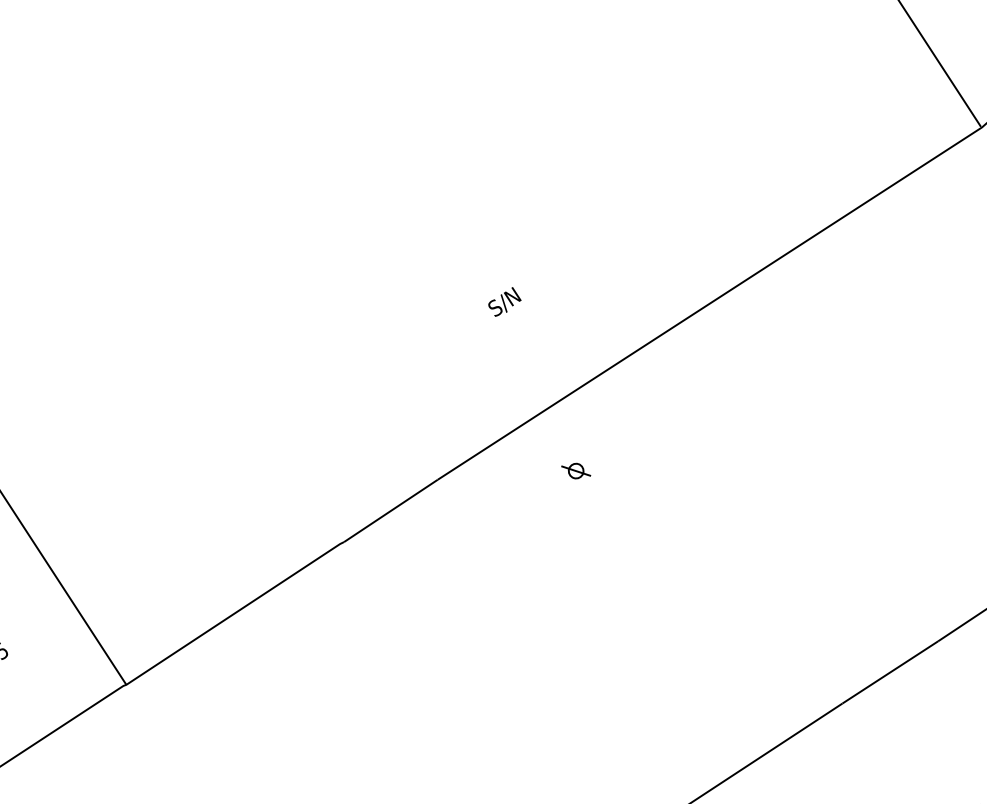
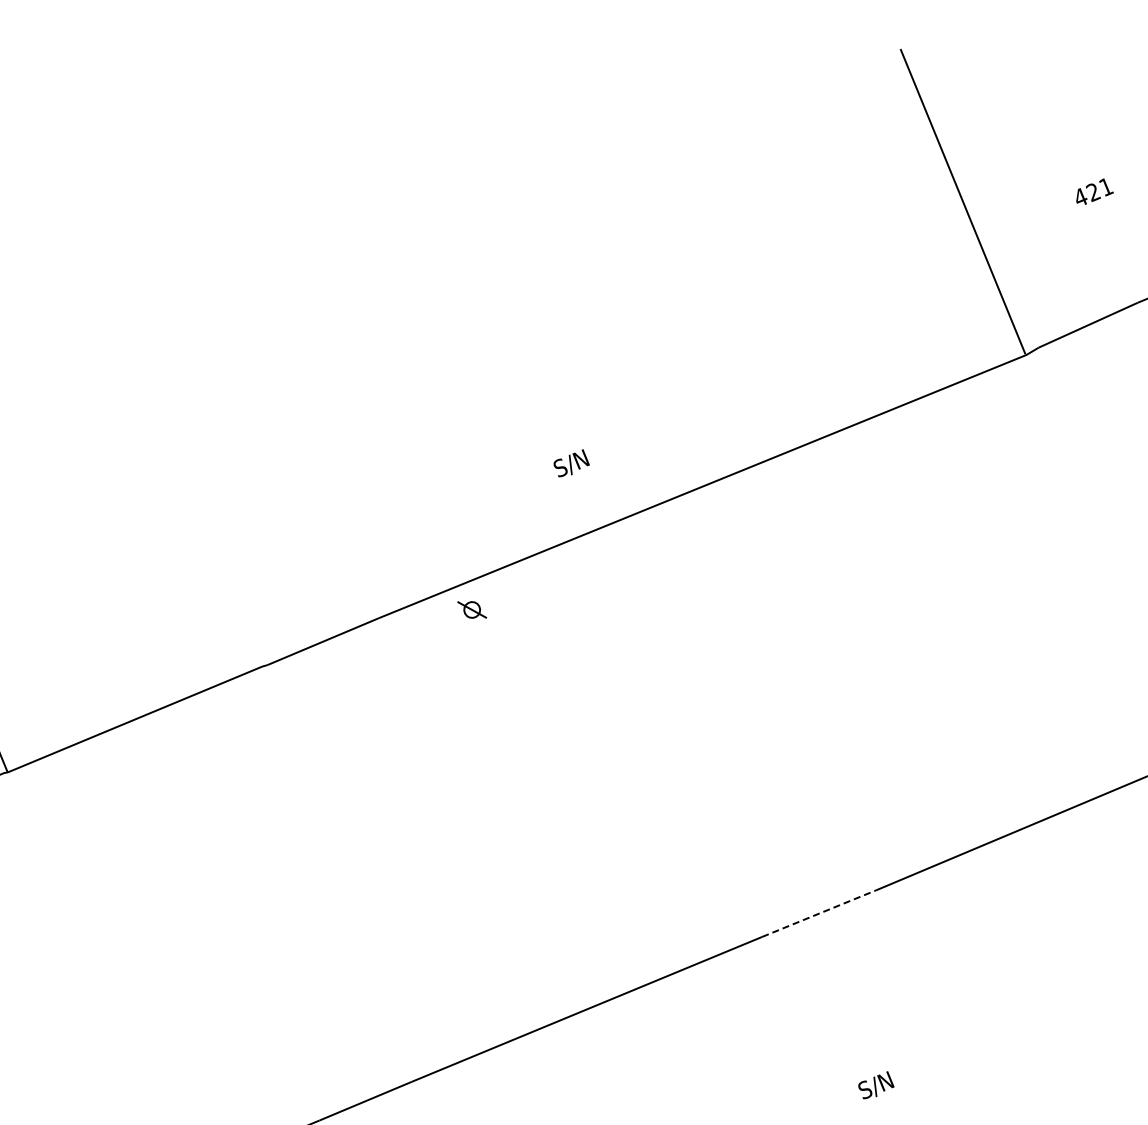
text: (504, 302) -> (571, 463), moved
part: (576, 470) -> (472, 609), moved
line: (890, 672) -> (819, 913), solid -> dashed

